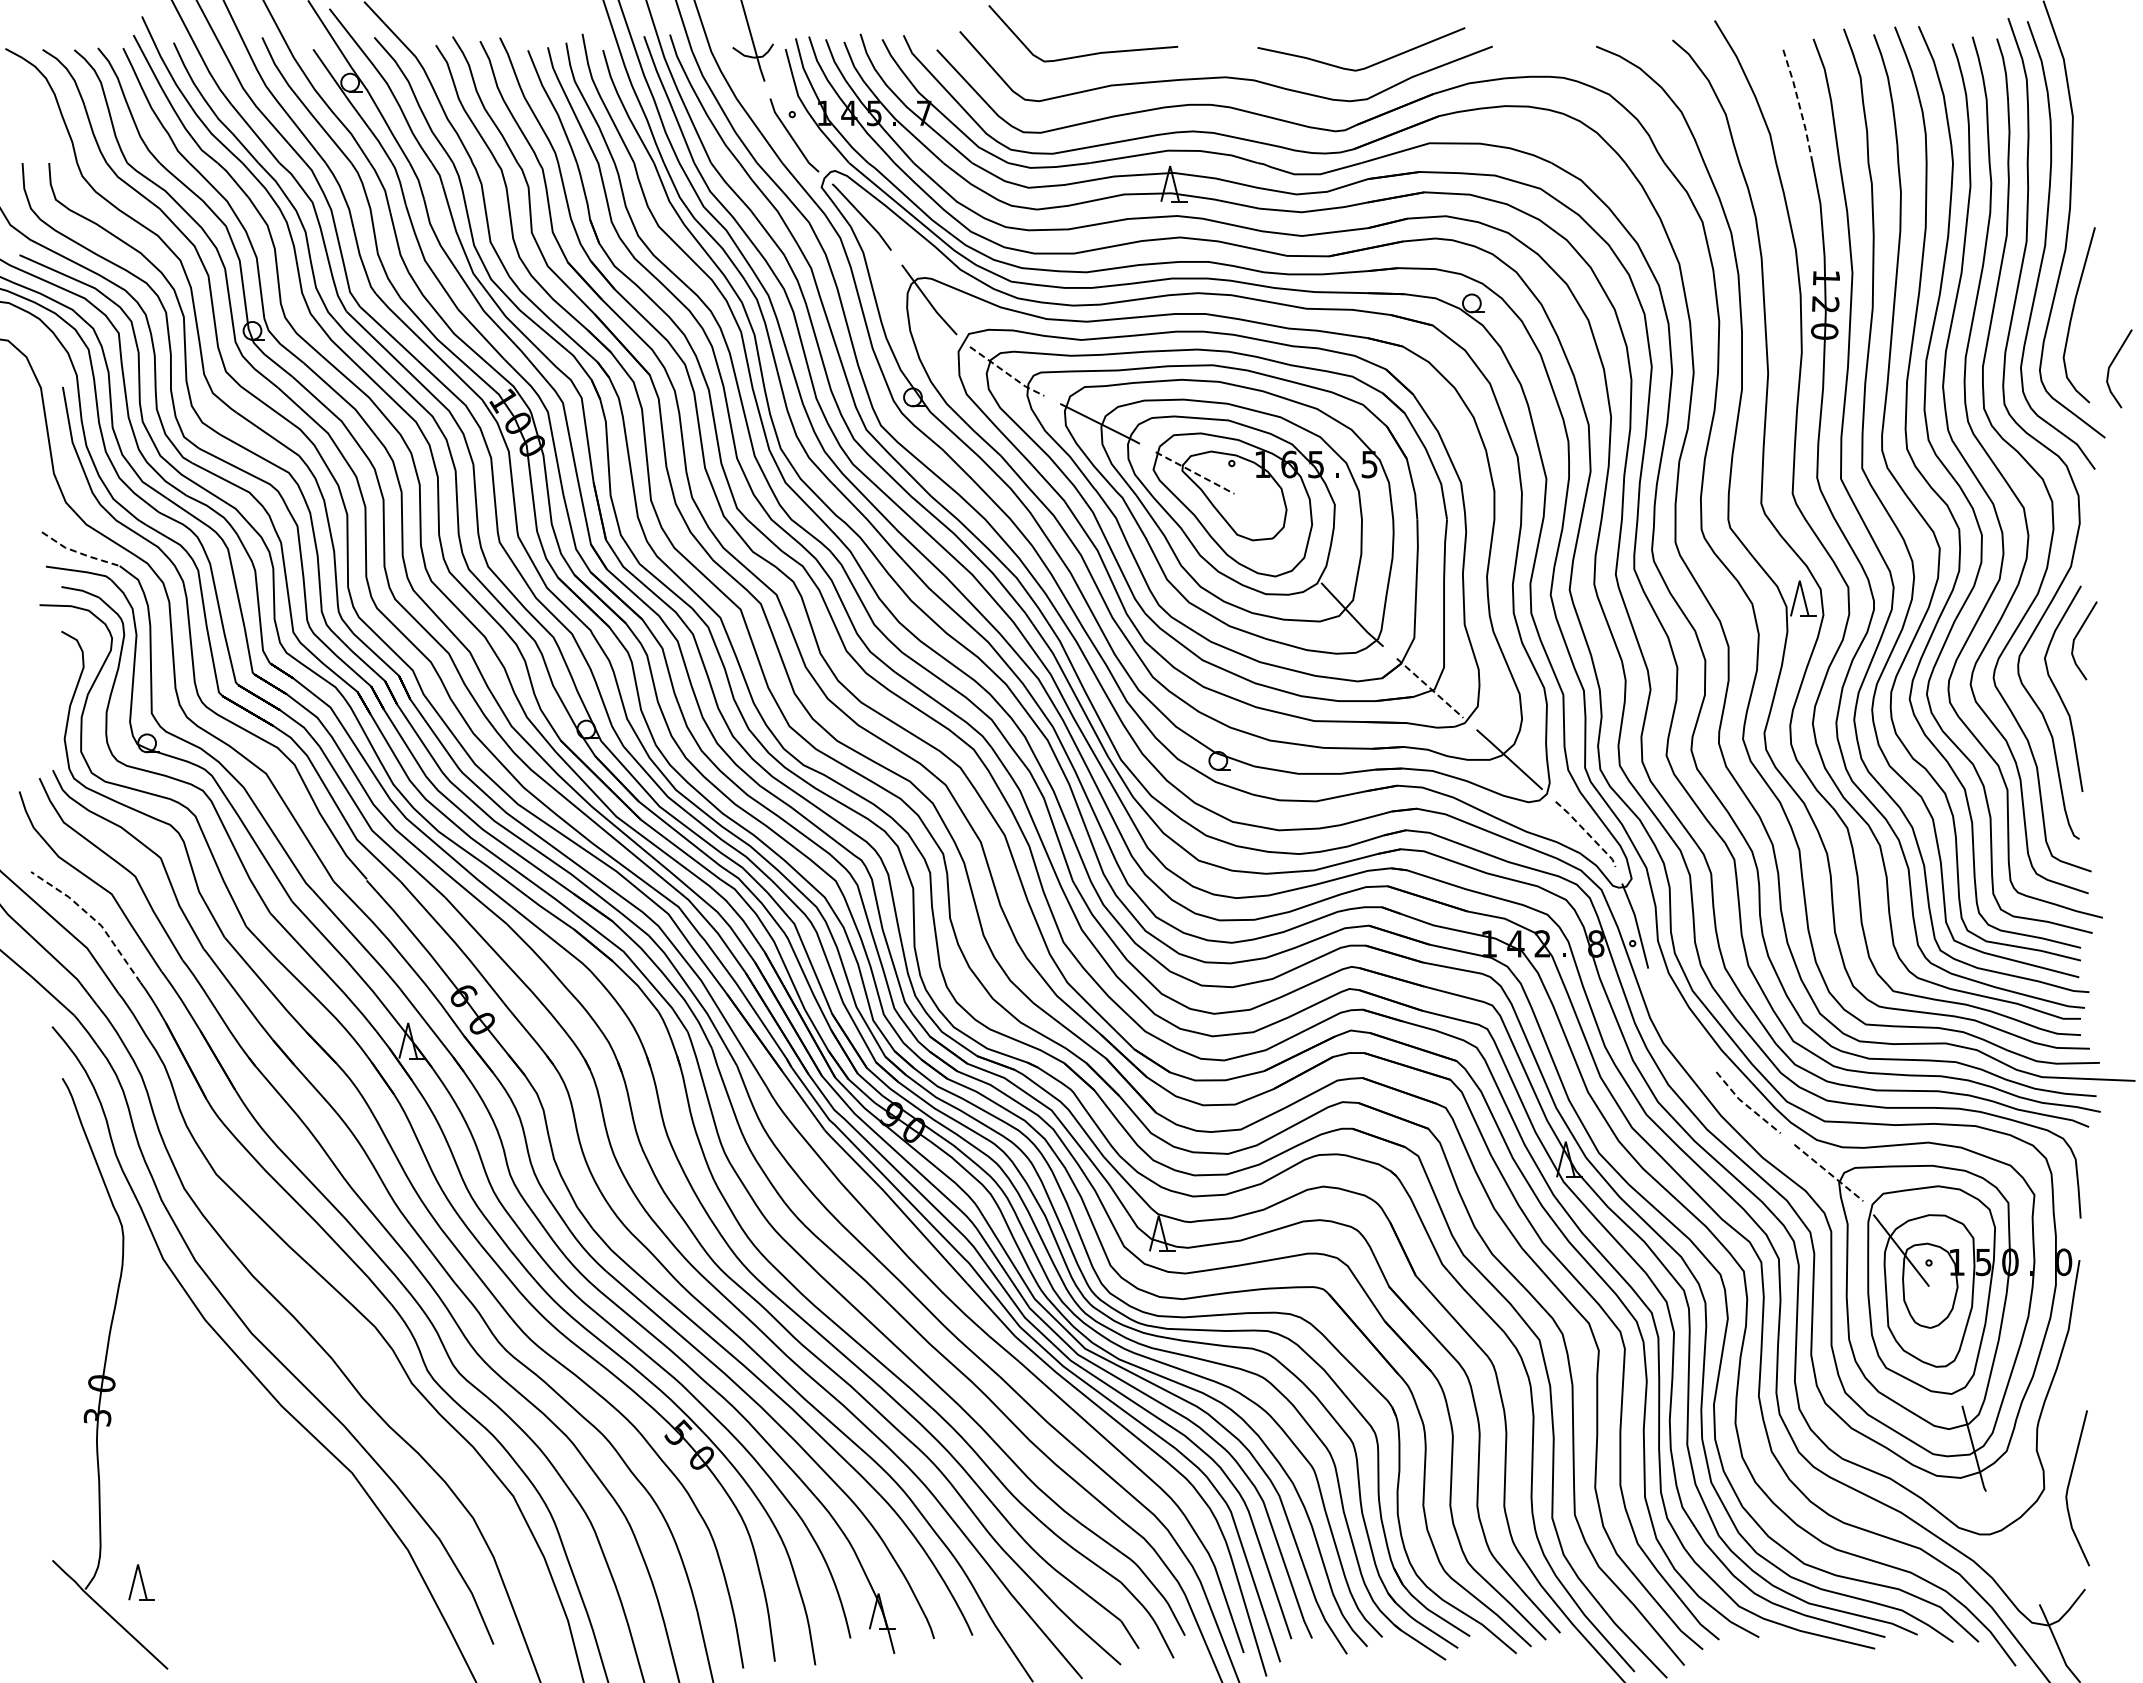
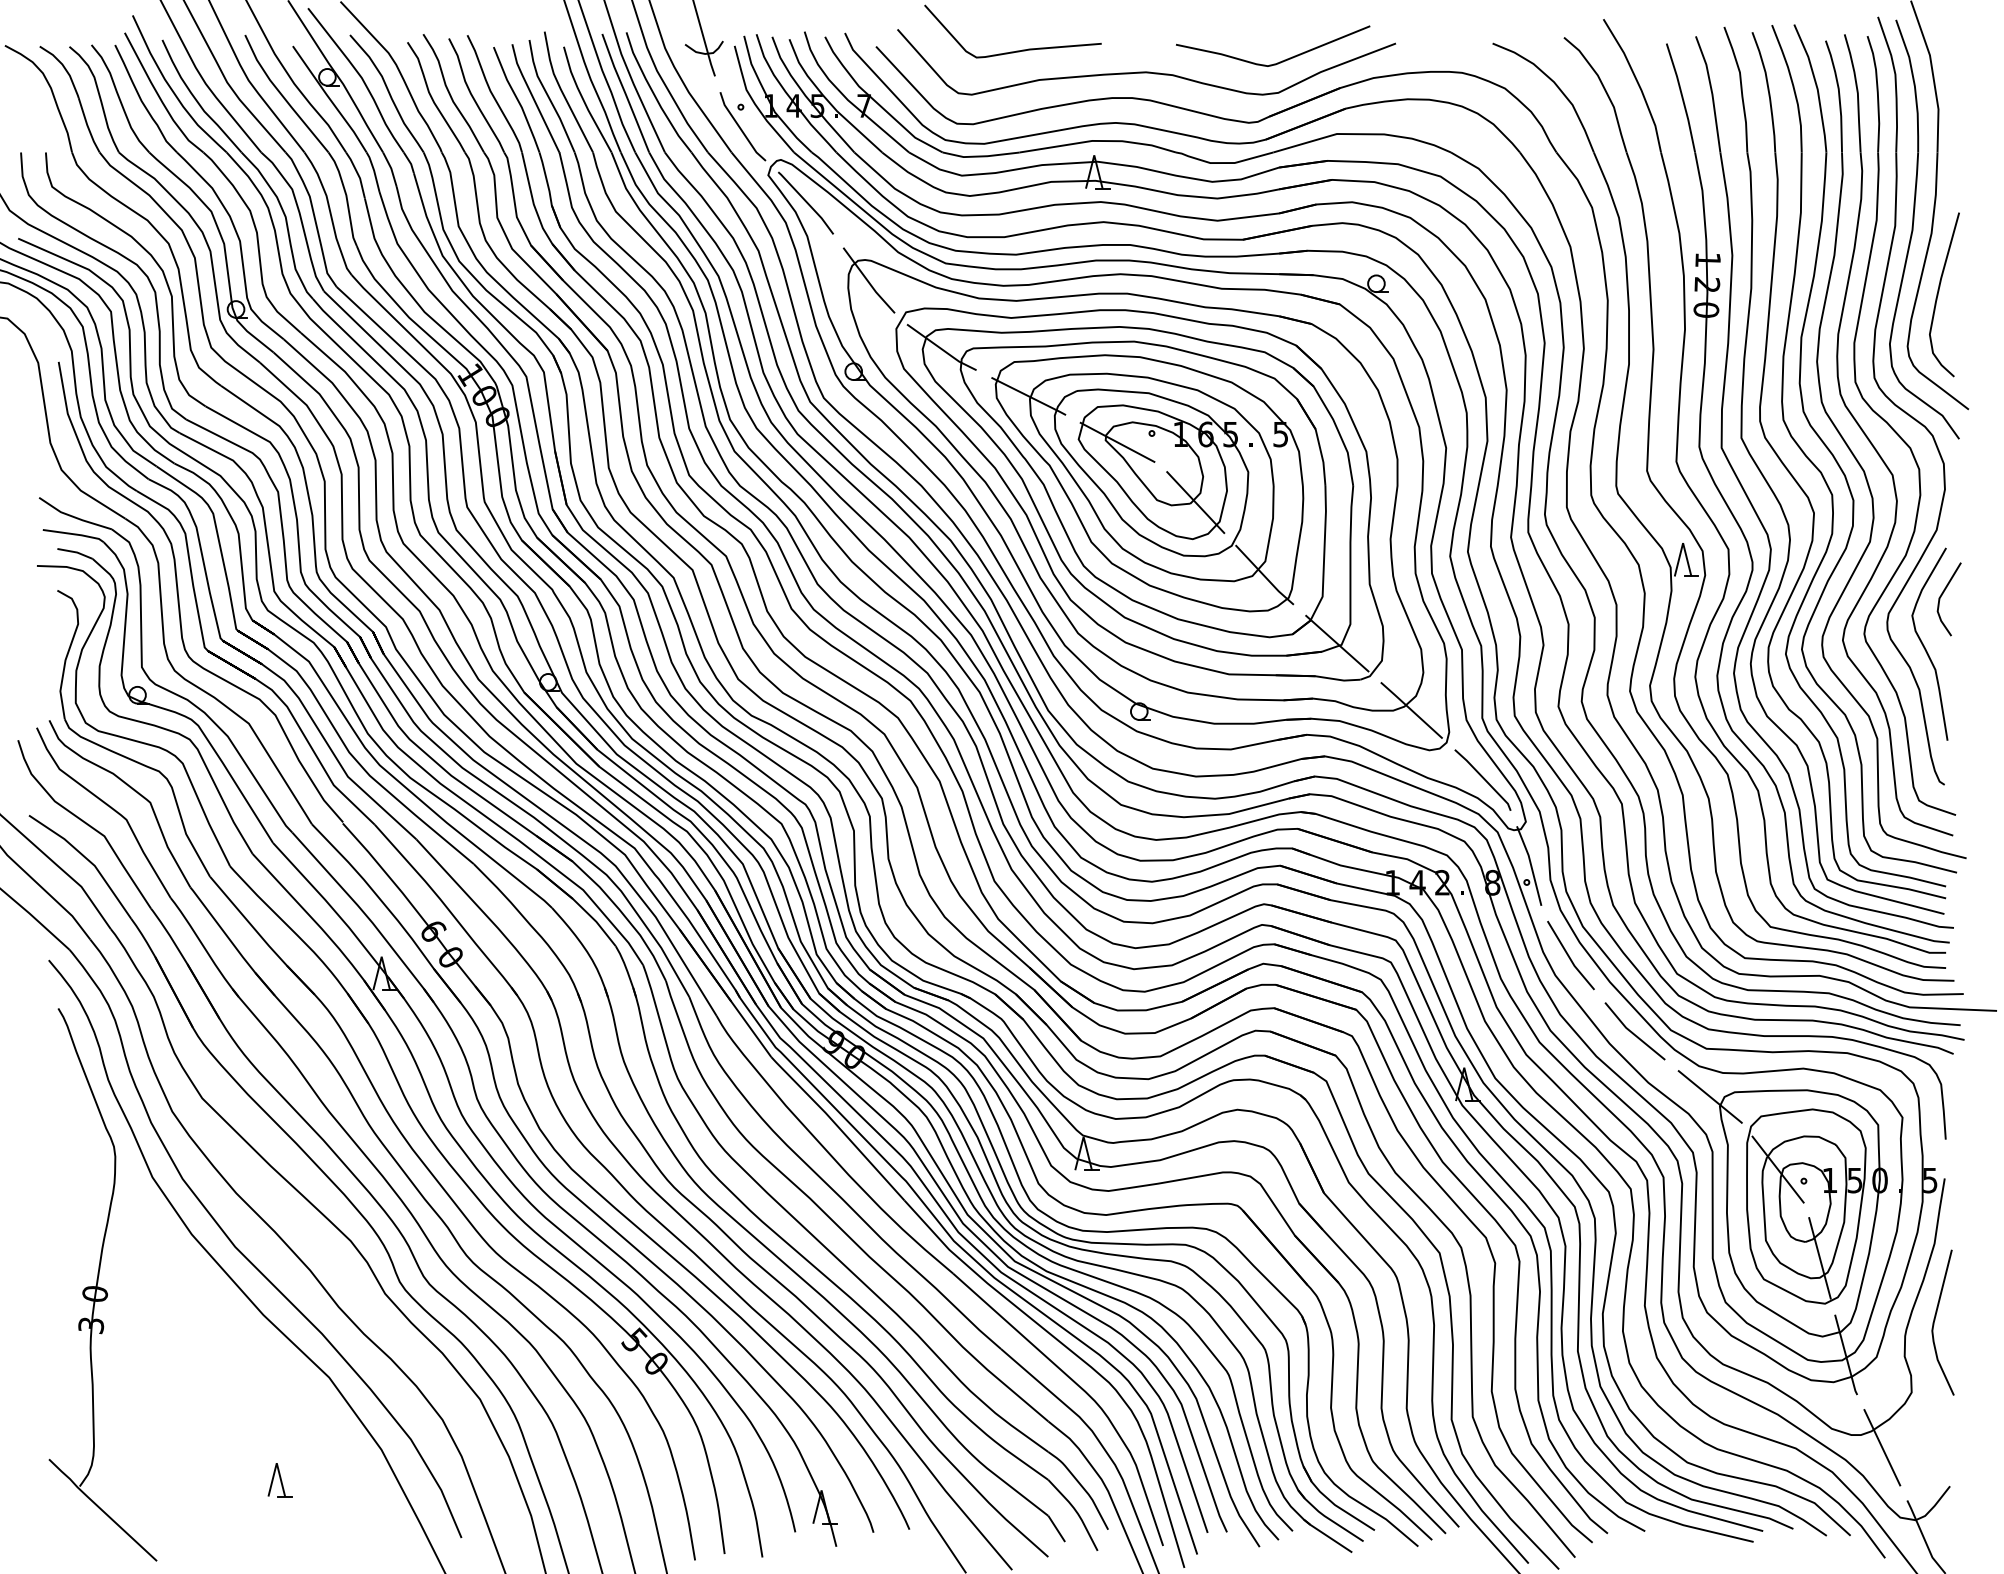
line: (1799, 103) -> (1682, 96), dashed -> solid
line: (2112, 364) -> (1975, 340), removed
line: (1007, 373) -> (942, 349), dashed -> solid
line: (1195, 473) -> (1117, 442), dashed -> solid
line: (1278, 536) -> (1195, 501), added
line: (79, 552) -> (74, 516), dashed -> solid
line: (1430, 688) -> (1337, 643), dashed -> solid
line: (1587, 833) -> (1484, 779), dashed -> solid
line: (93, 918) -> (87, 859), dashed -> solid
line: (1678, 1022) -> (1569, 956), added
line: (1745, 1104) -> (1632, 1032), dashed -> solid
line: (1829, 1173) -> (1710, 1097), dashed -> solid
text: (2064, 1262) -> (1930, 1180), 0 -> 5
line: (1945, 1345) -> (1819, 1258), added
curve: (2069, 1486) -> (1935, 1320), moved
line: (2012, 1547) -> (1882, 1447), added
part: (141, 1582) -> (280, 1479), moved

